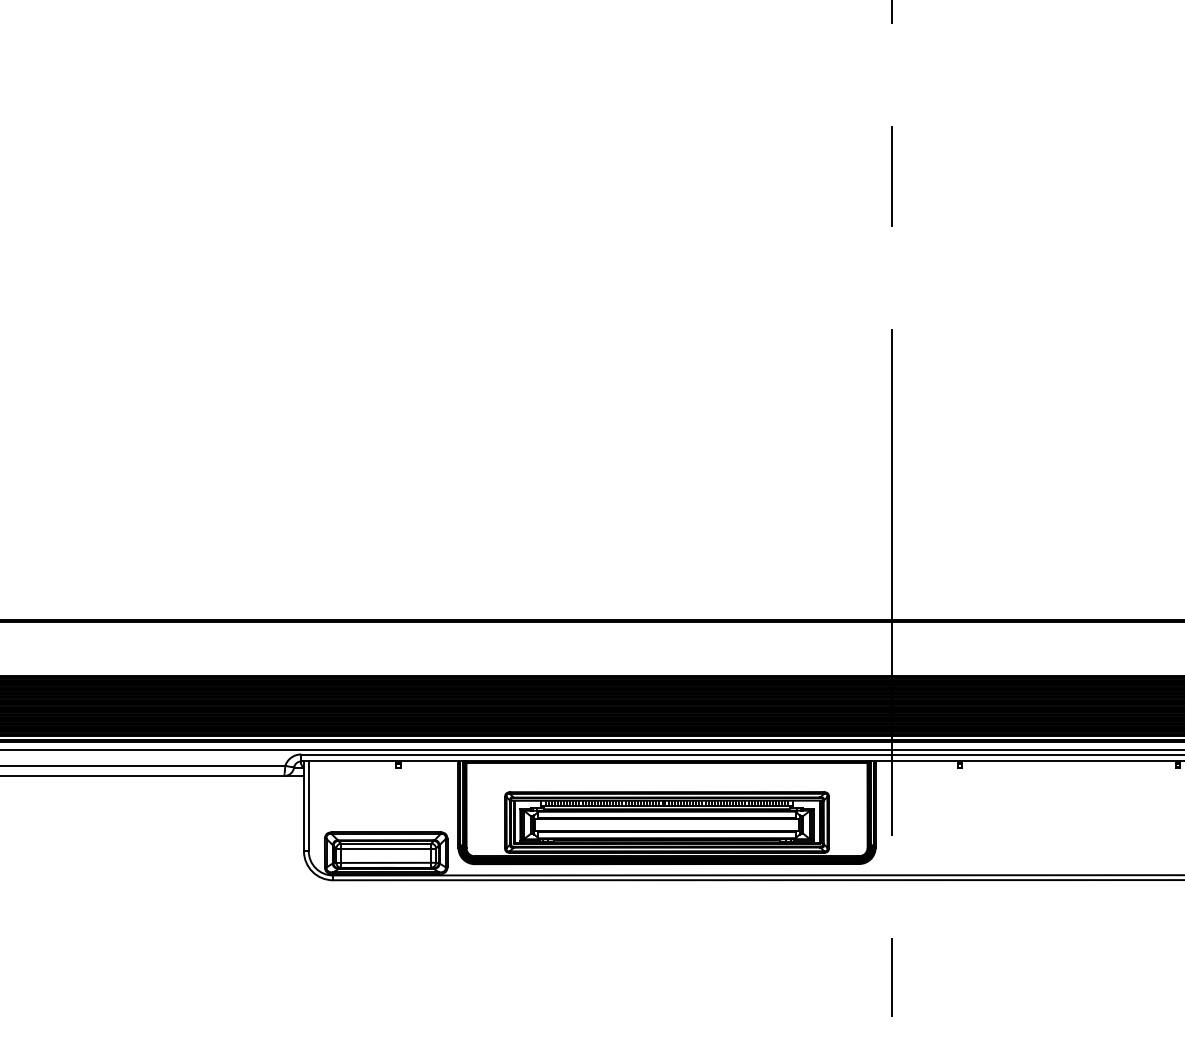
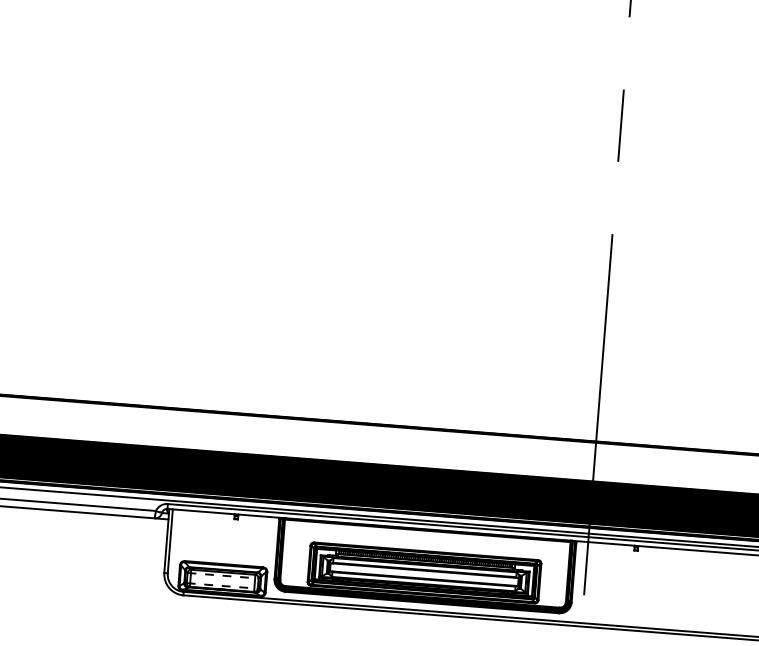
line: (386, 848) -> (223, 575), solid -> dashed
line: (386, 862) -> (222, 585), solid -> dashed

